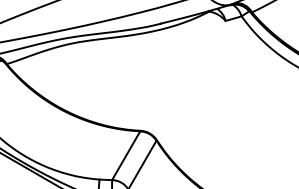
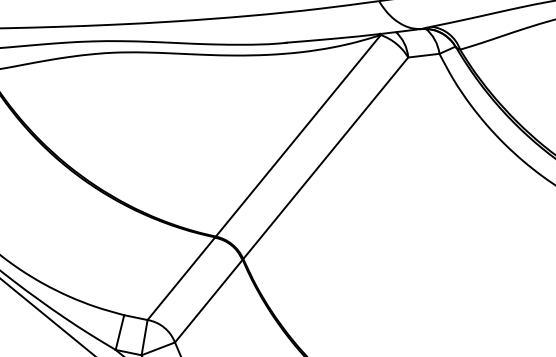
line: (174, 70) -> (297, 134), added
line: (190, 80) -> (324, 157), added

